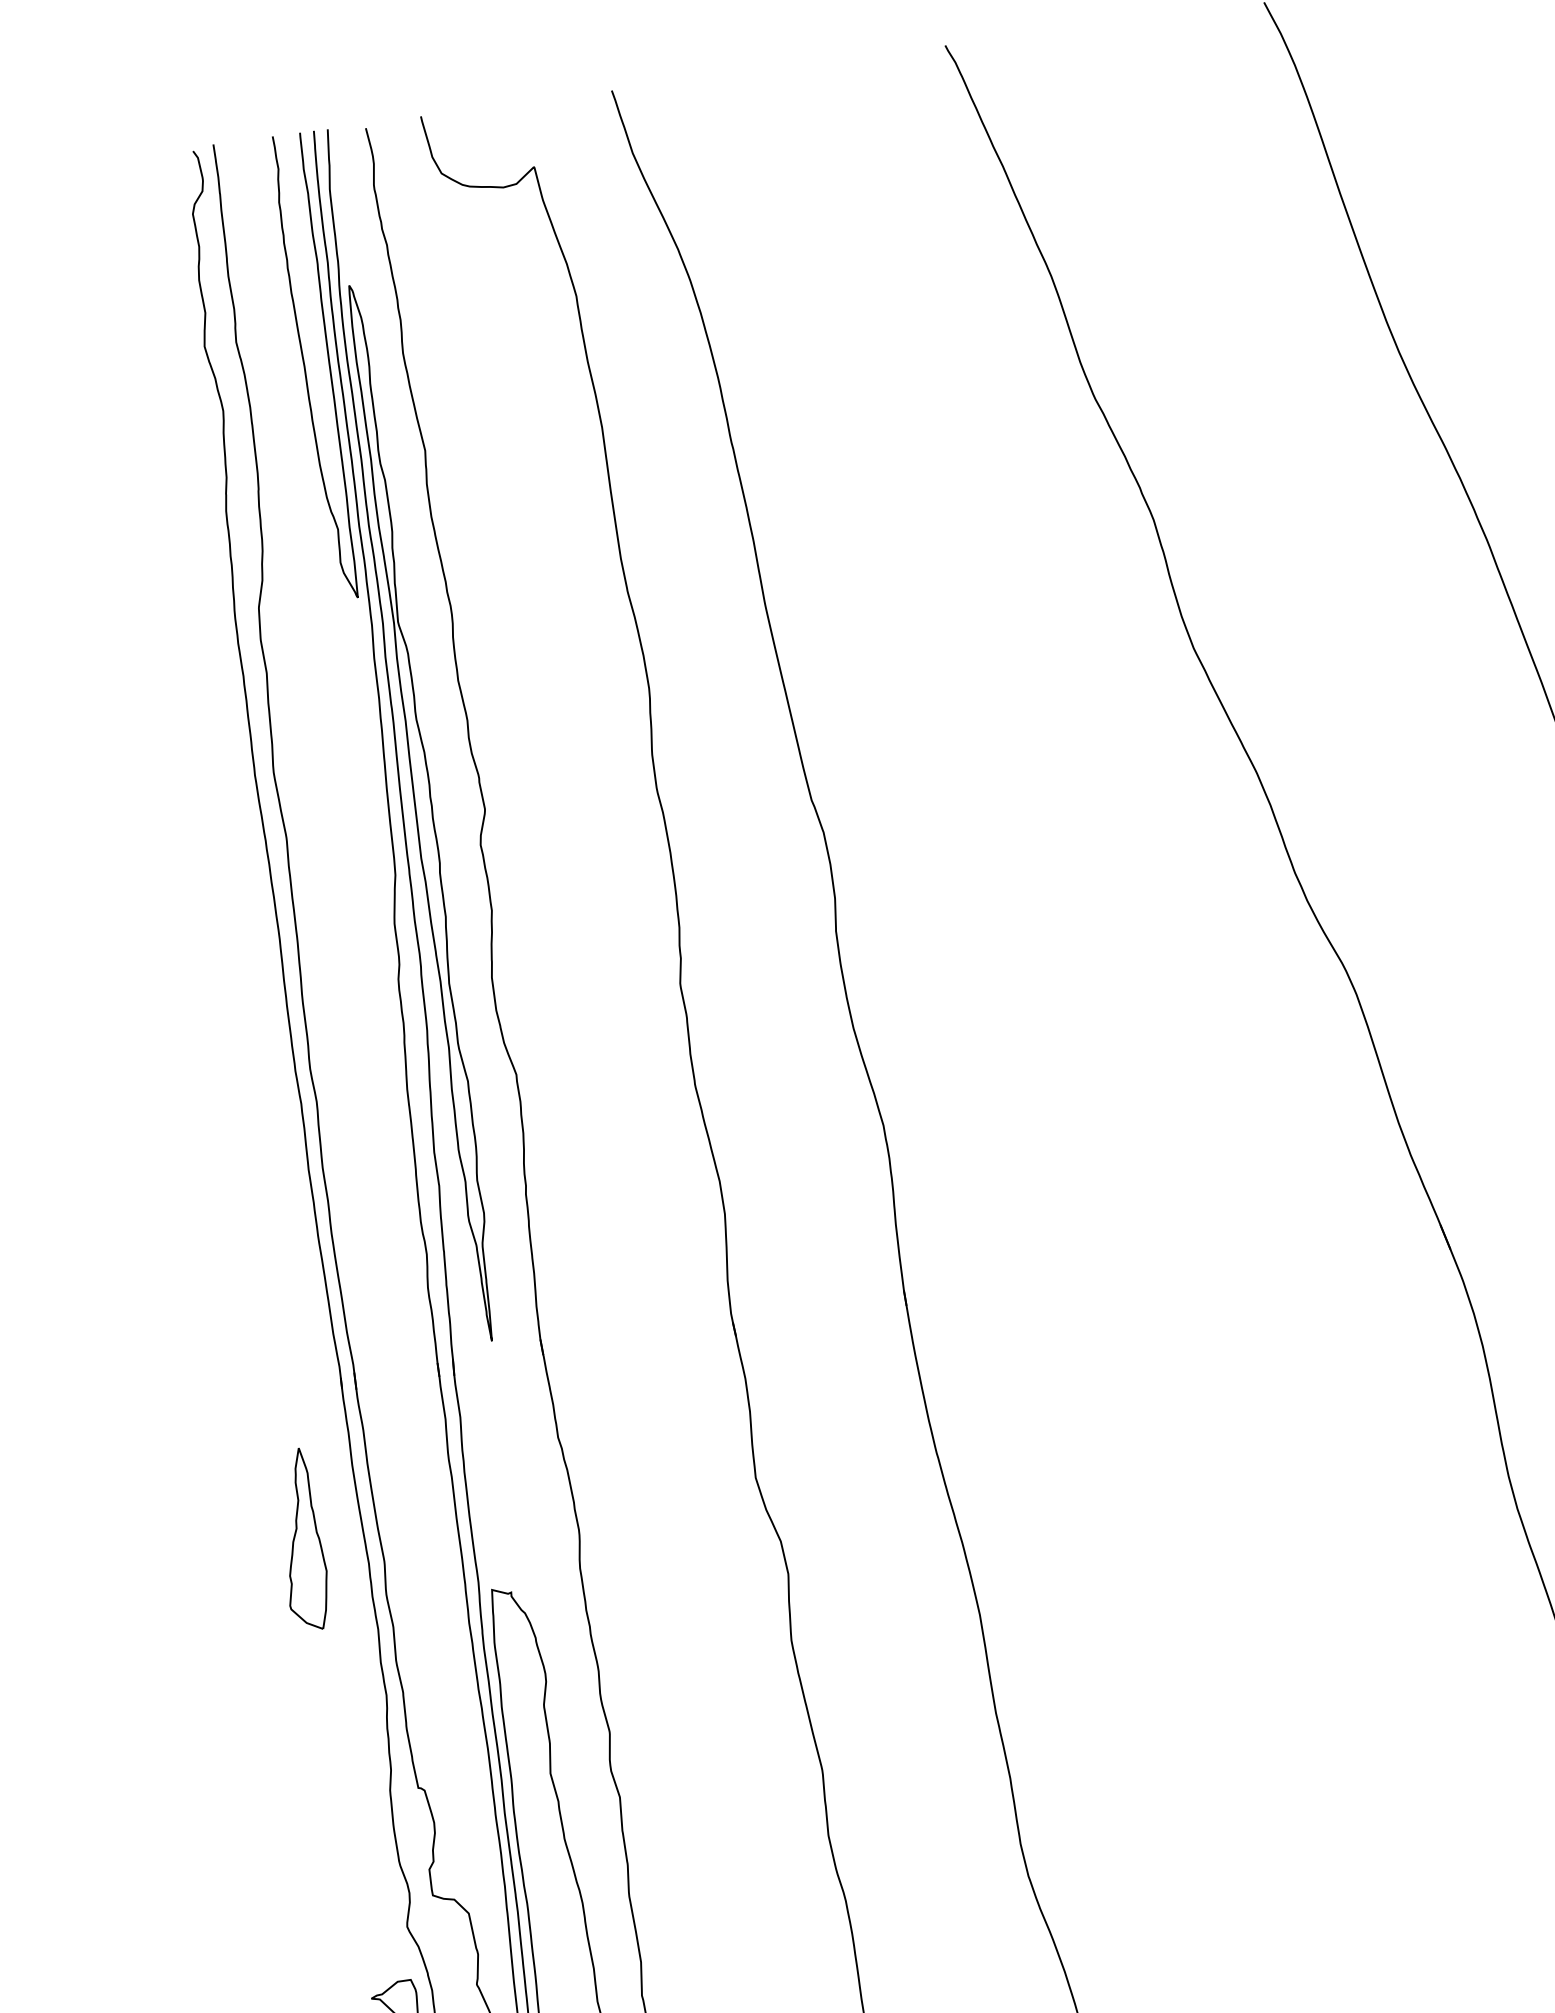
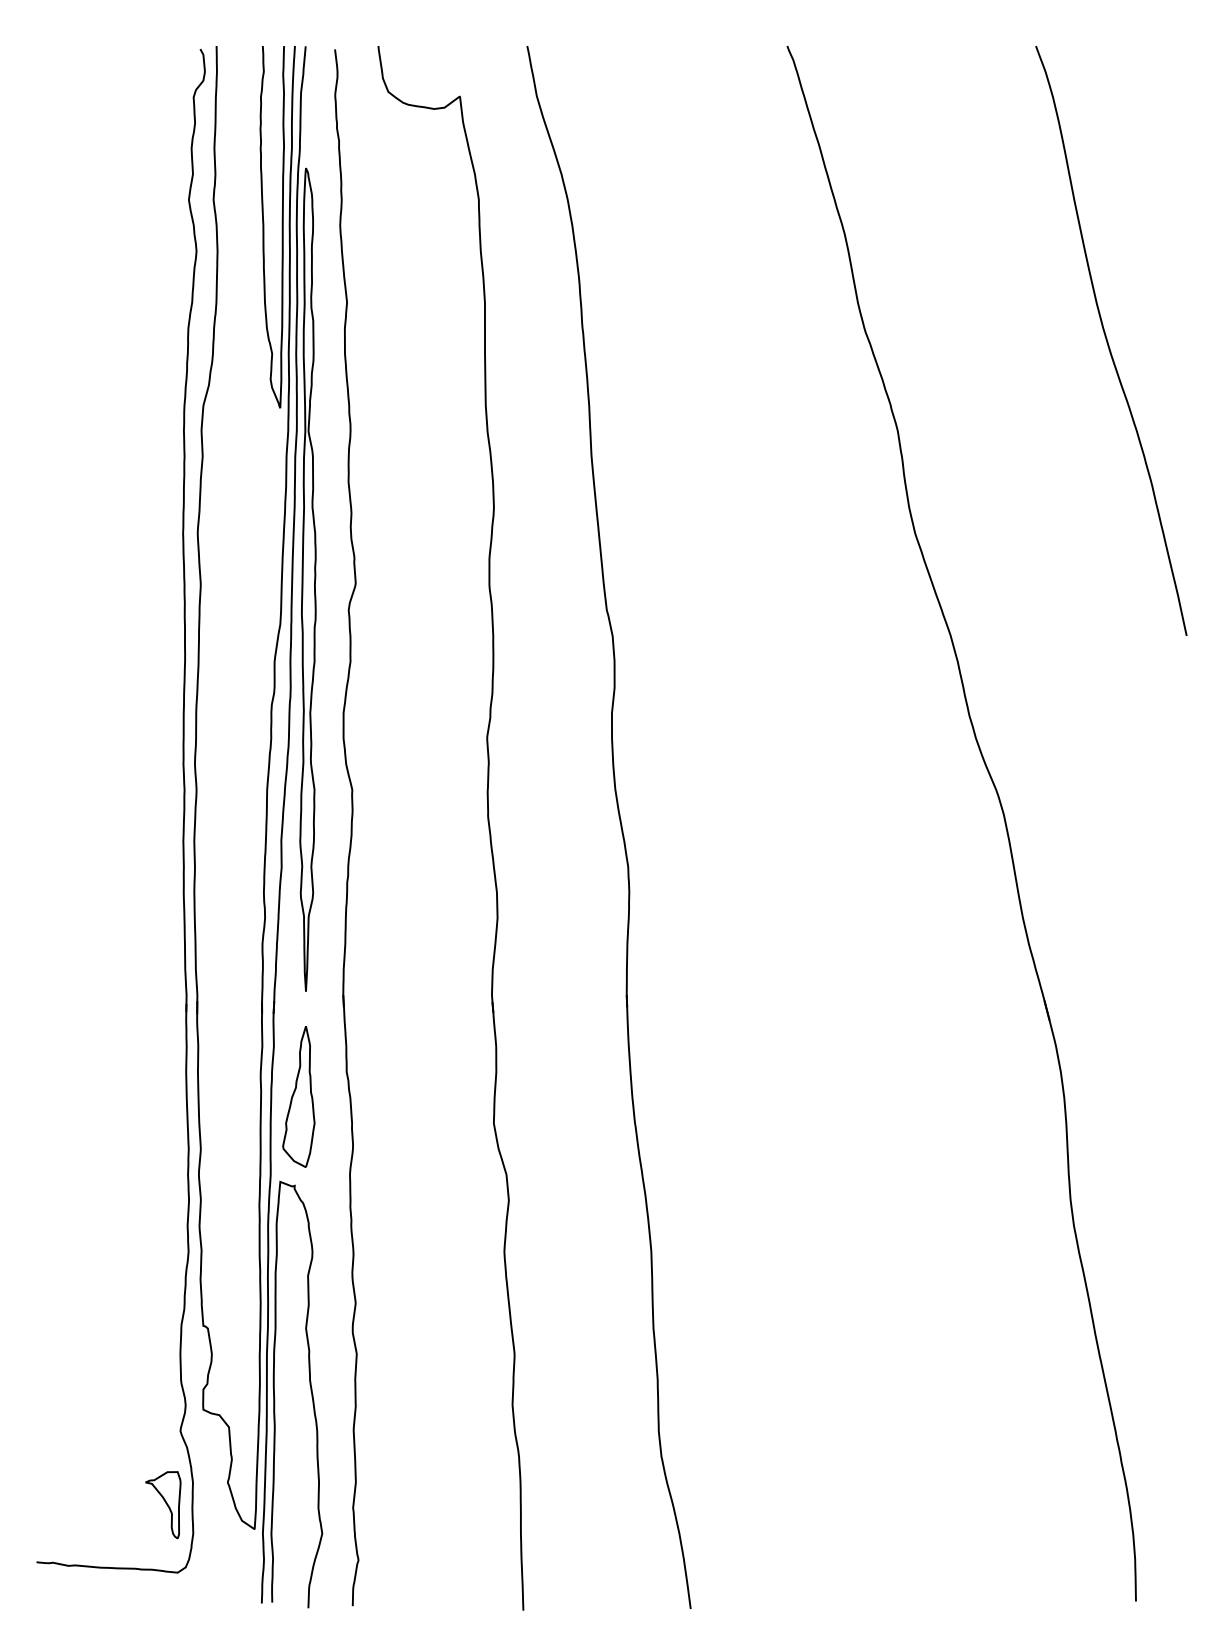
part: (301, 1539) -> (298, 1096), moved

